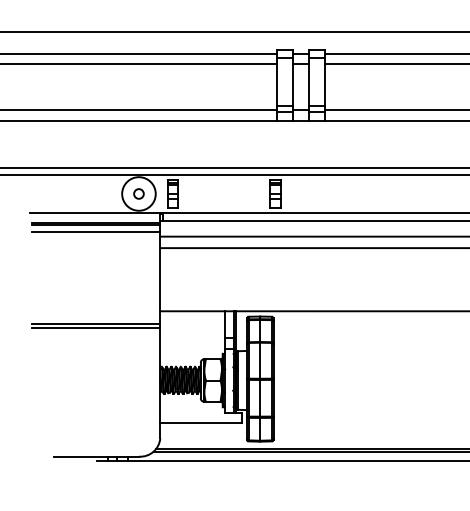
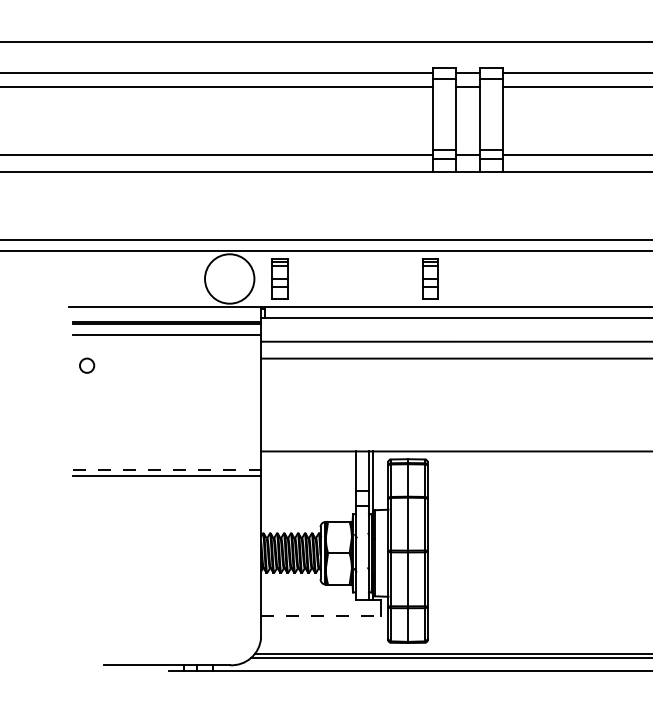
circle: (138, 193) -> (86, 365), moved
line: (96, 323) -> (167, 469), solid -> dashed
line: (201, 423) -> (321, 616), solid -> dashed

